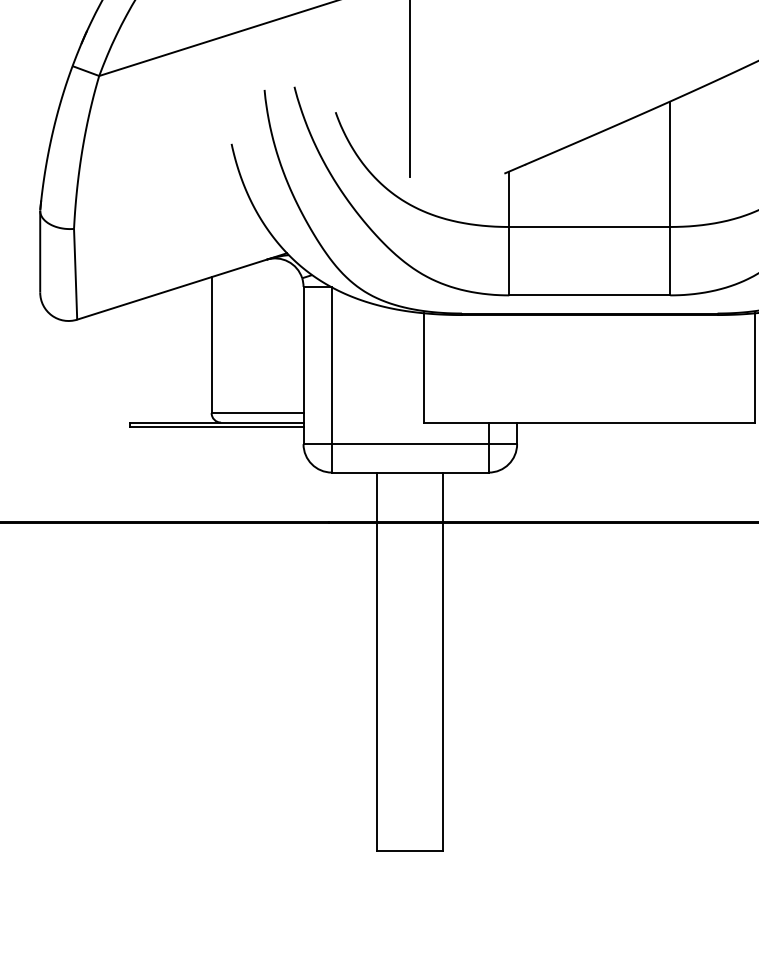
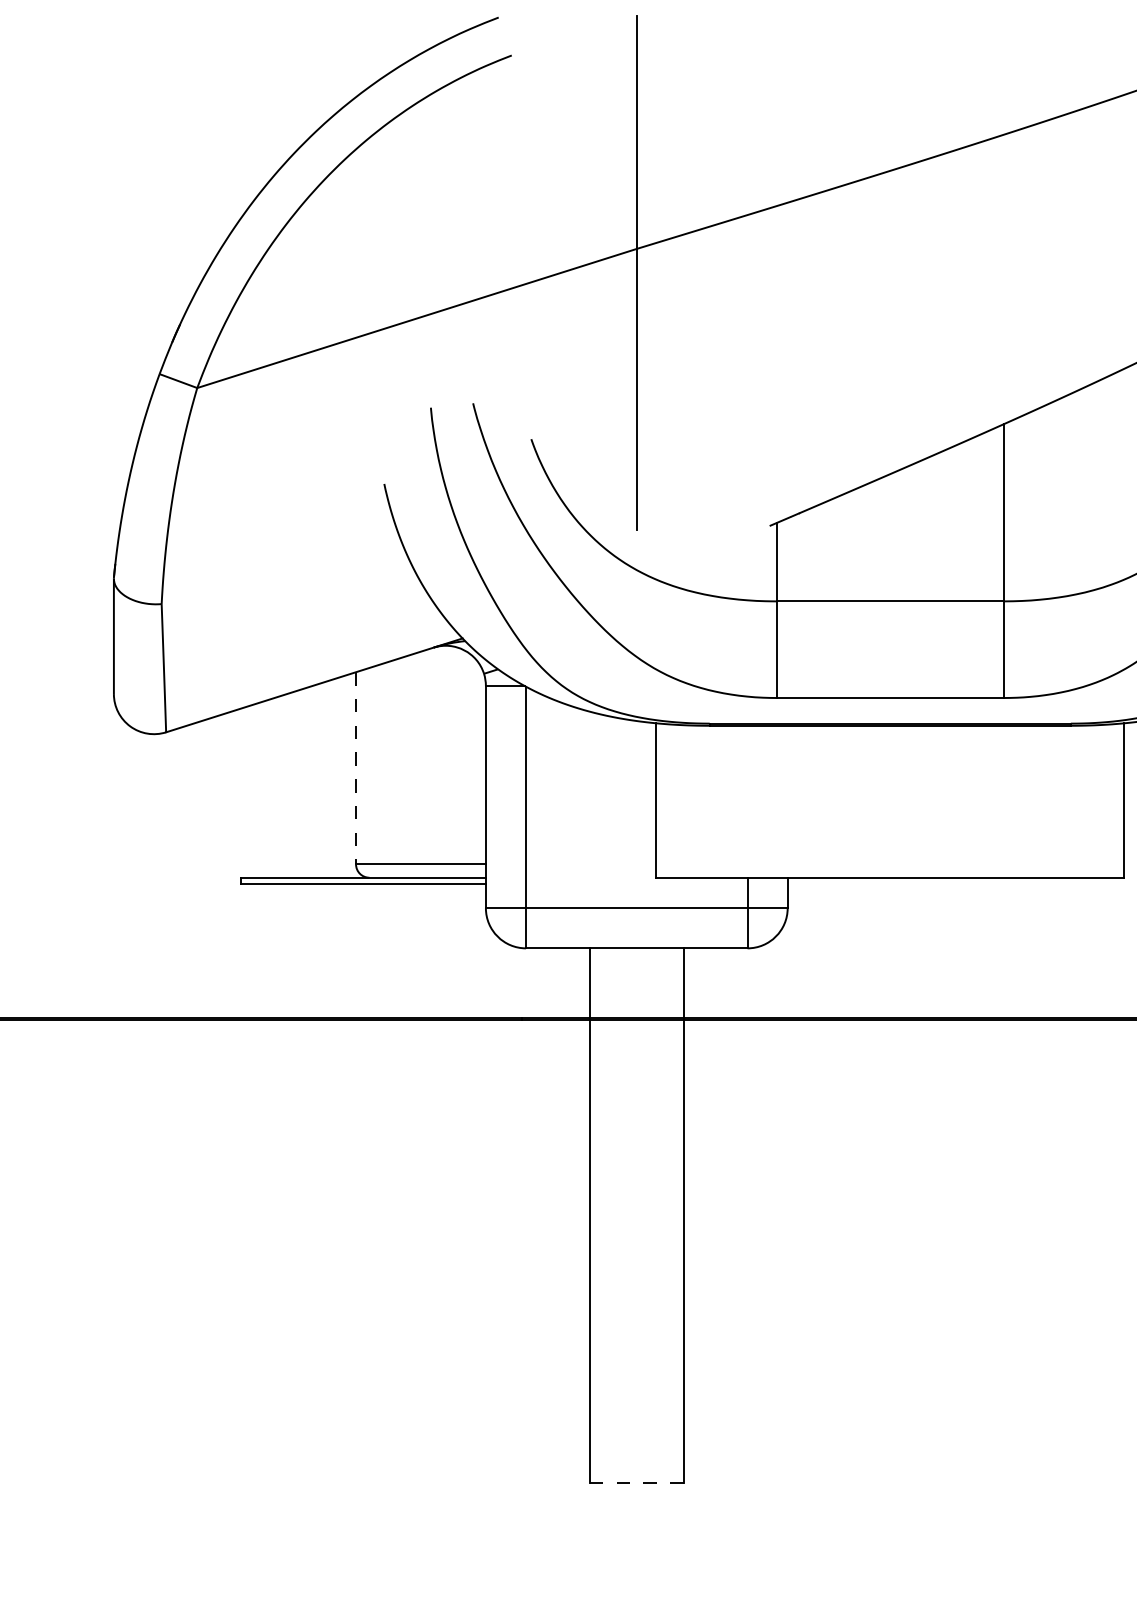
line: (211, 345) -> (356, 768), solid -> dashed
line: (410, 851) -> (636, 1483), solid -> dashed

